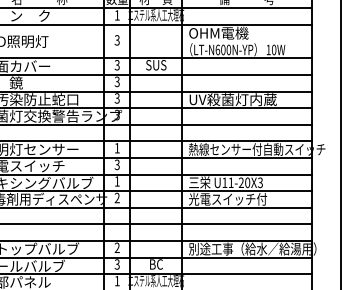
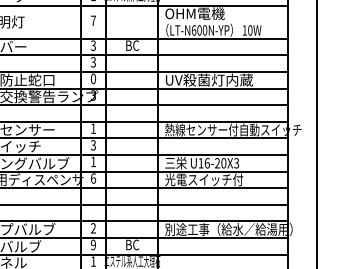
text: (116, 40) -> (92, 20), 3 -> 7
text: (156, 65) -> (132, 45), SUS -> BC
text: (116, 98) -> (92, 78), 3 -> 0
text: (230, 182) -> (206, 162), U11-20X3 -> U16-20X3
text: (116, 197) -> (92, 177), 2 -> 6
text: (116, 264) -> (92, 244), 3 -> 9

